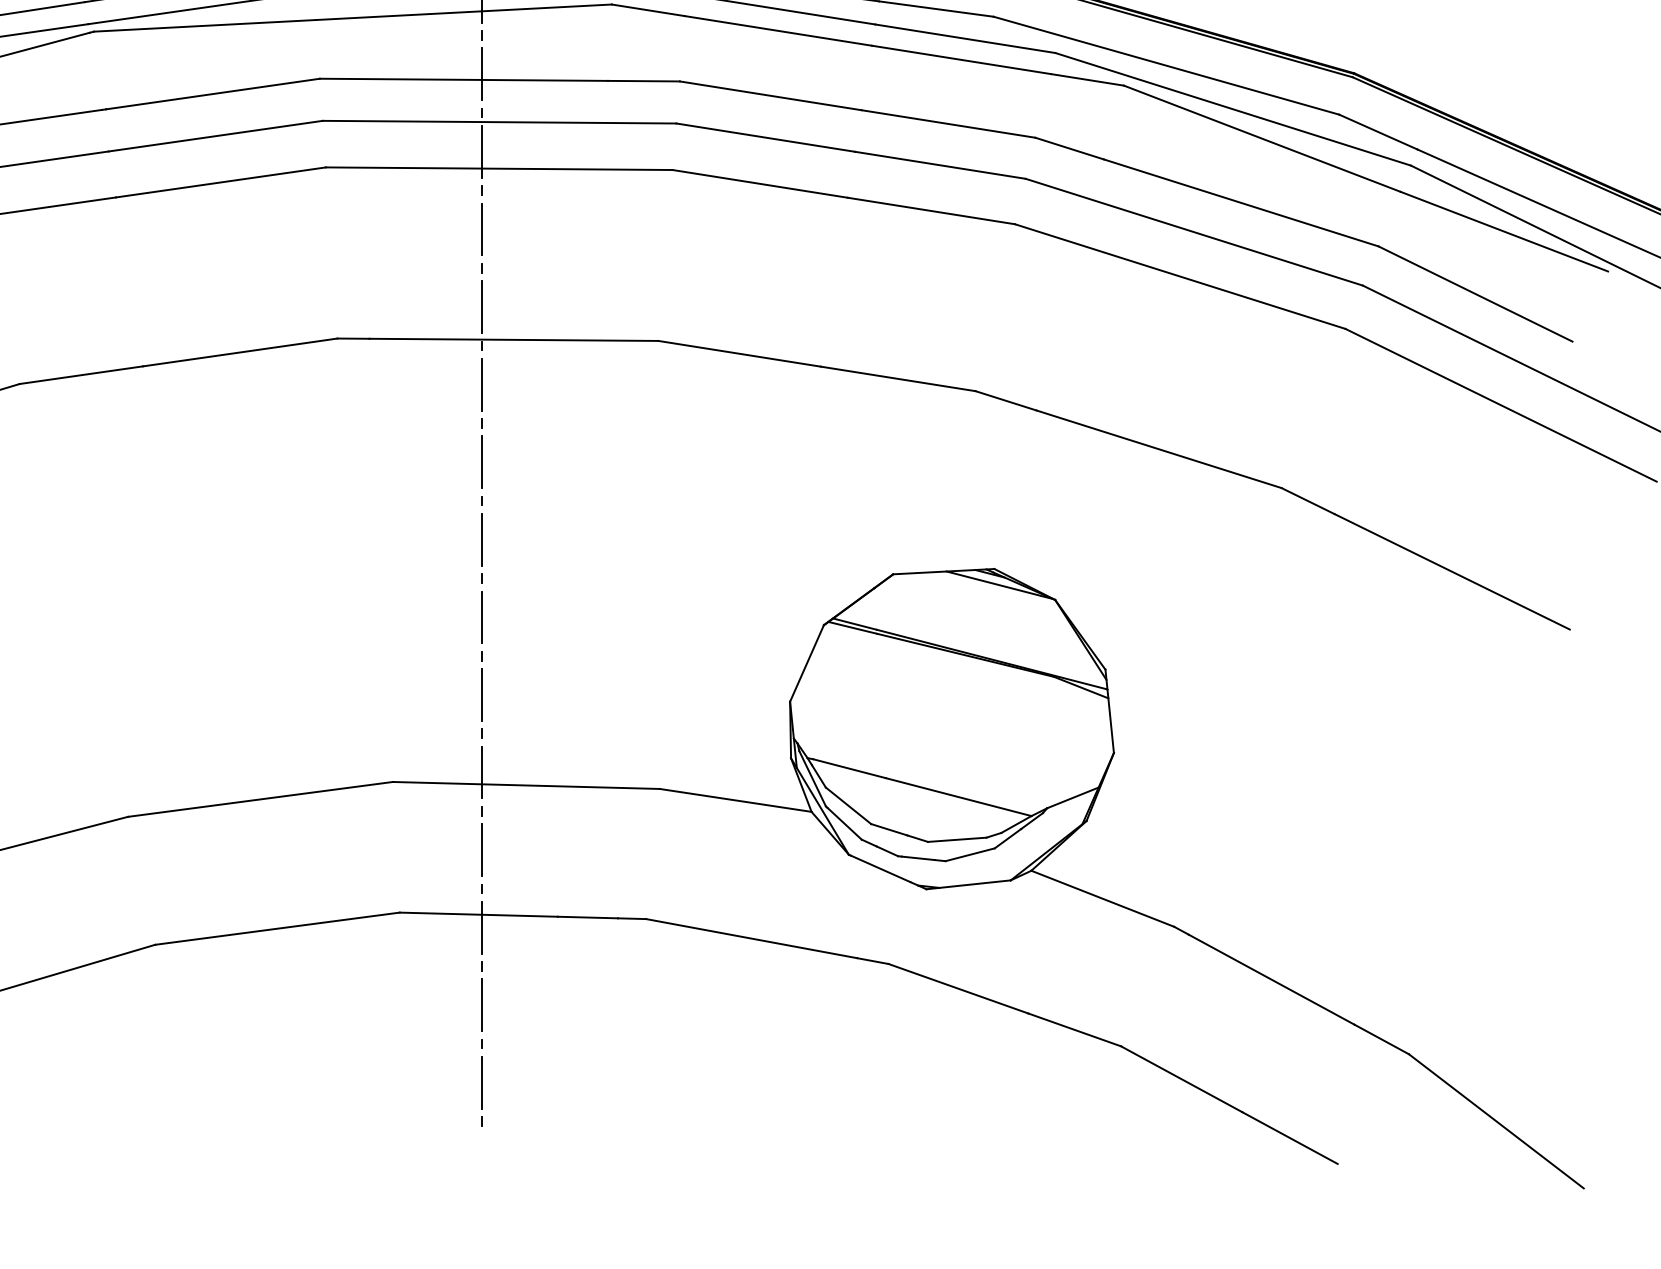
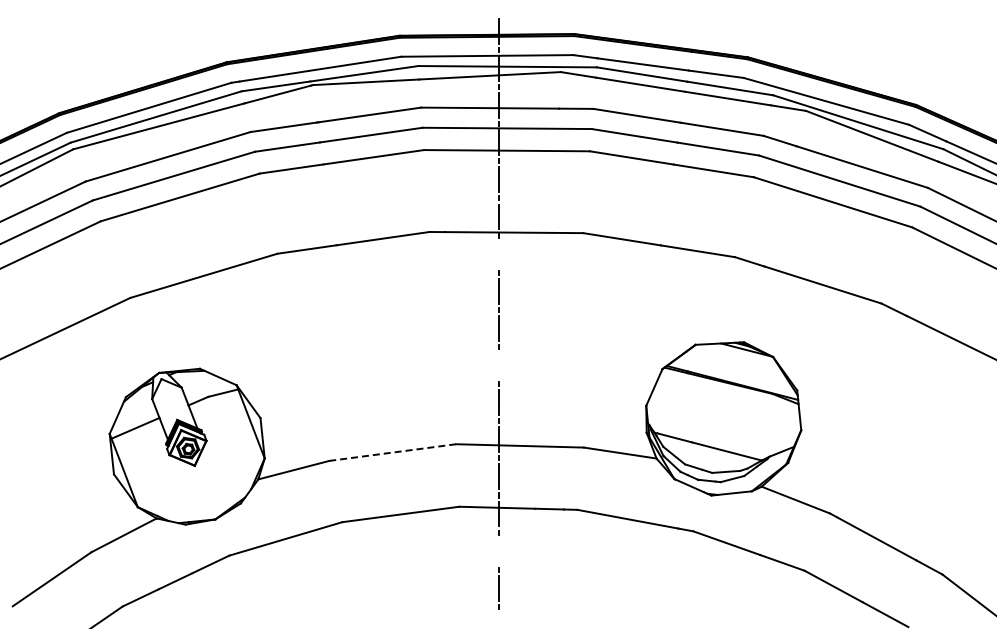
line: (481, 383) -> (498, 253), removed
line: (481, 617) -> (498, 365), removed
line: (259, 799) -> (392, 452), solid -> dashed
line: (481, 1003) -> (498, 550), removed

